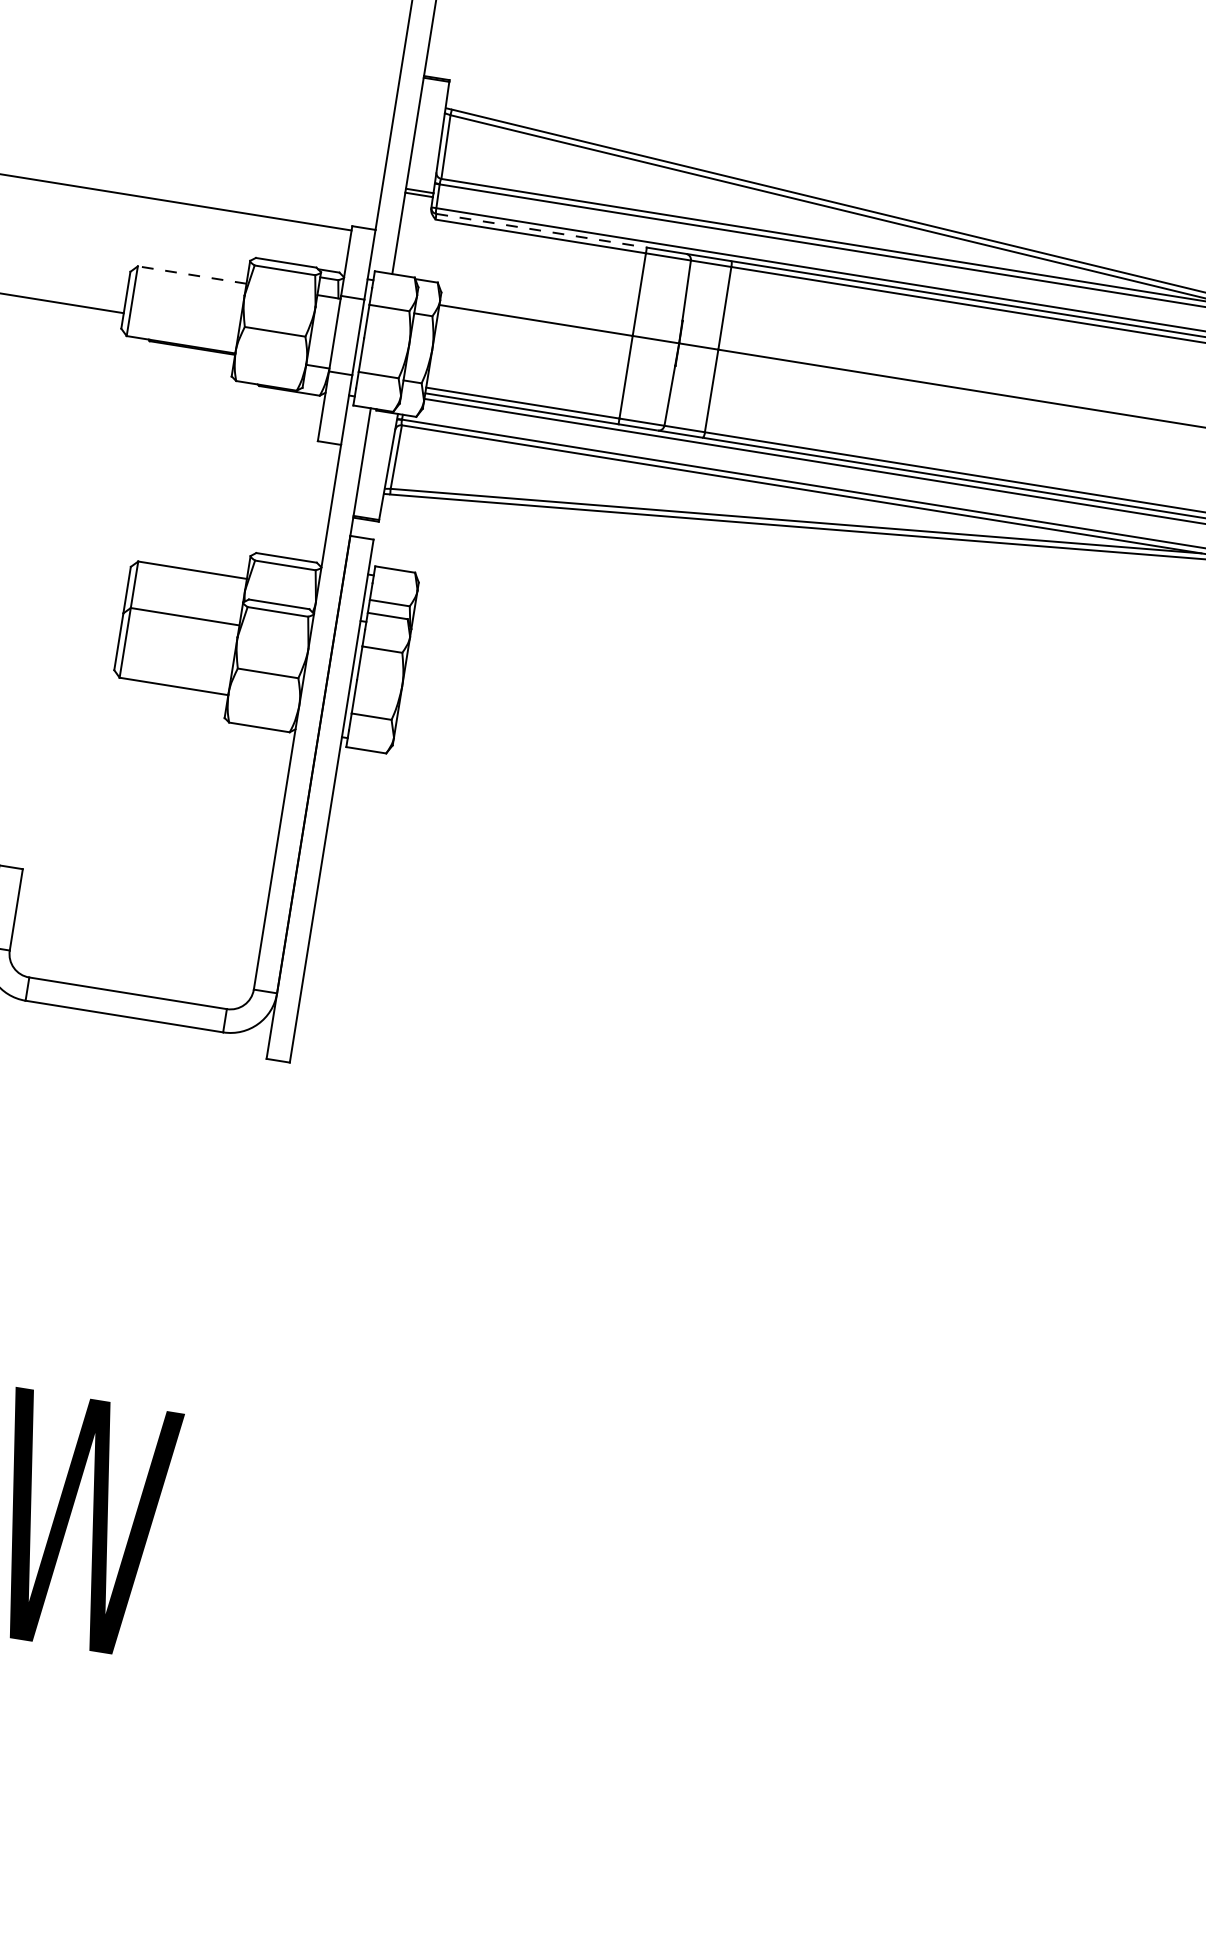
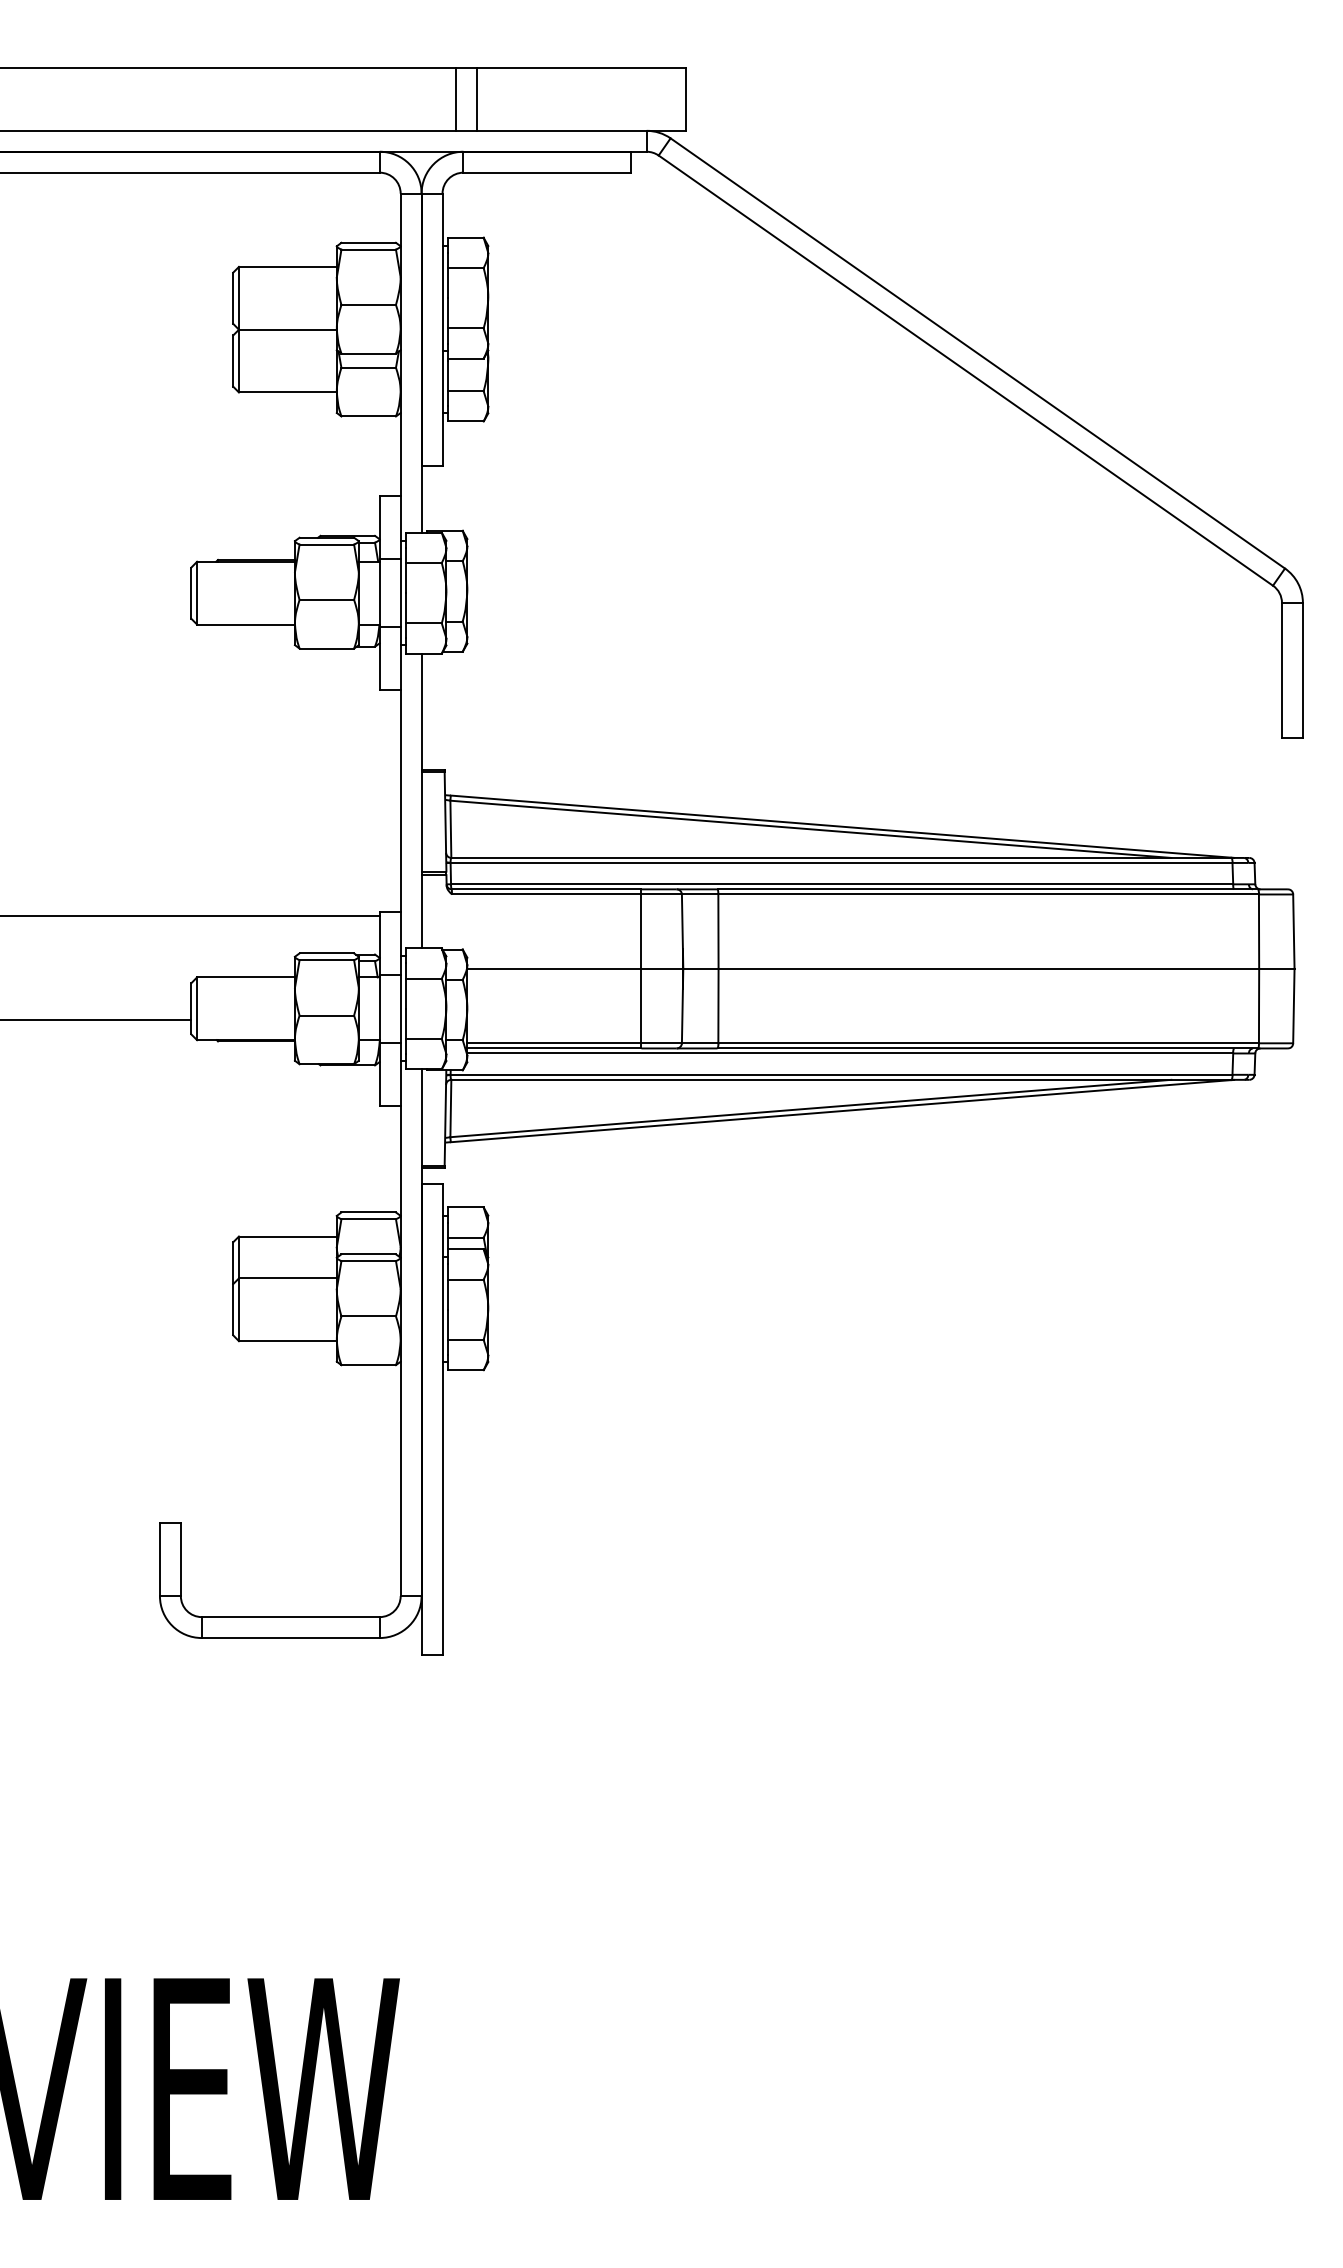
line: (541, 230) -> (546, 889), dashed -> solid
line: (192, 275) -> (246, 977), dashed -> solid

